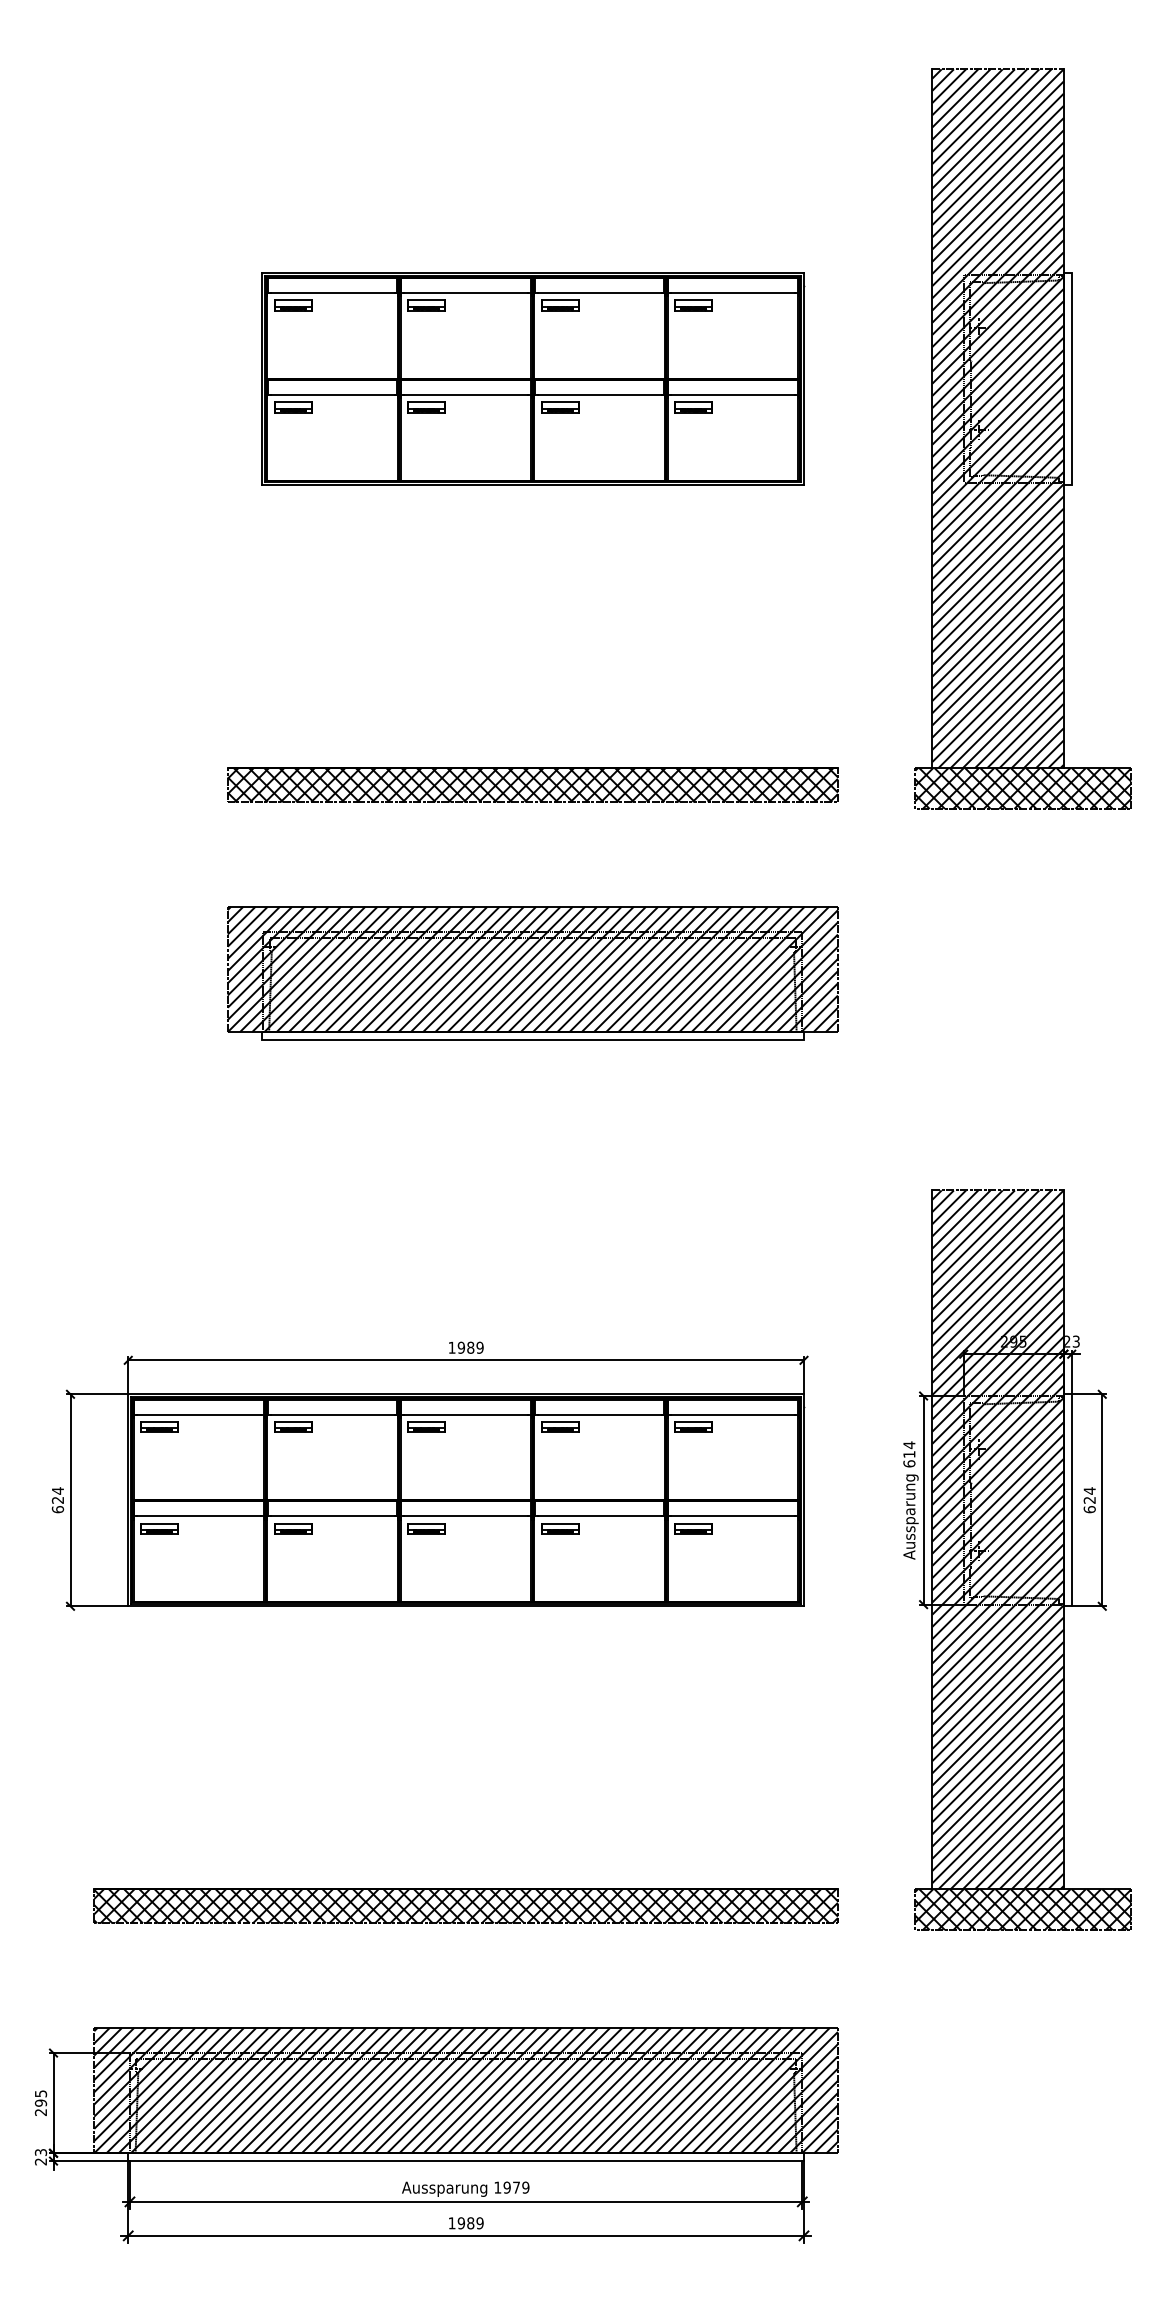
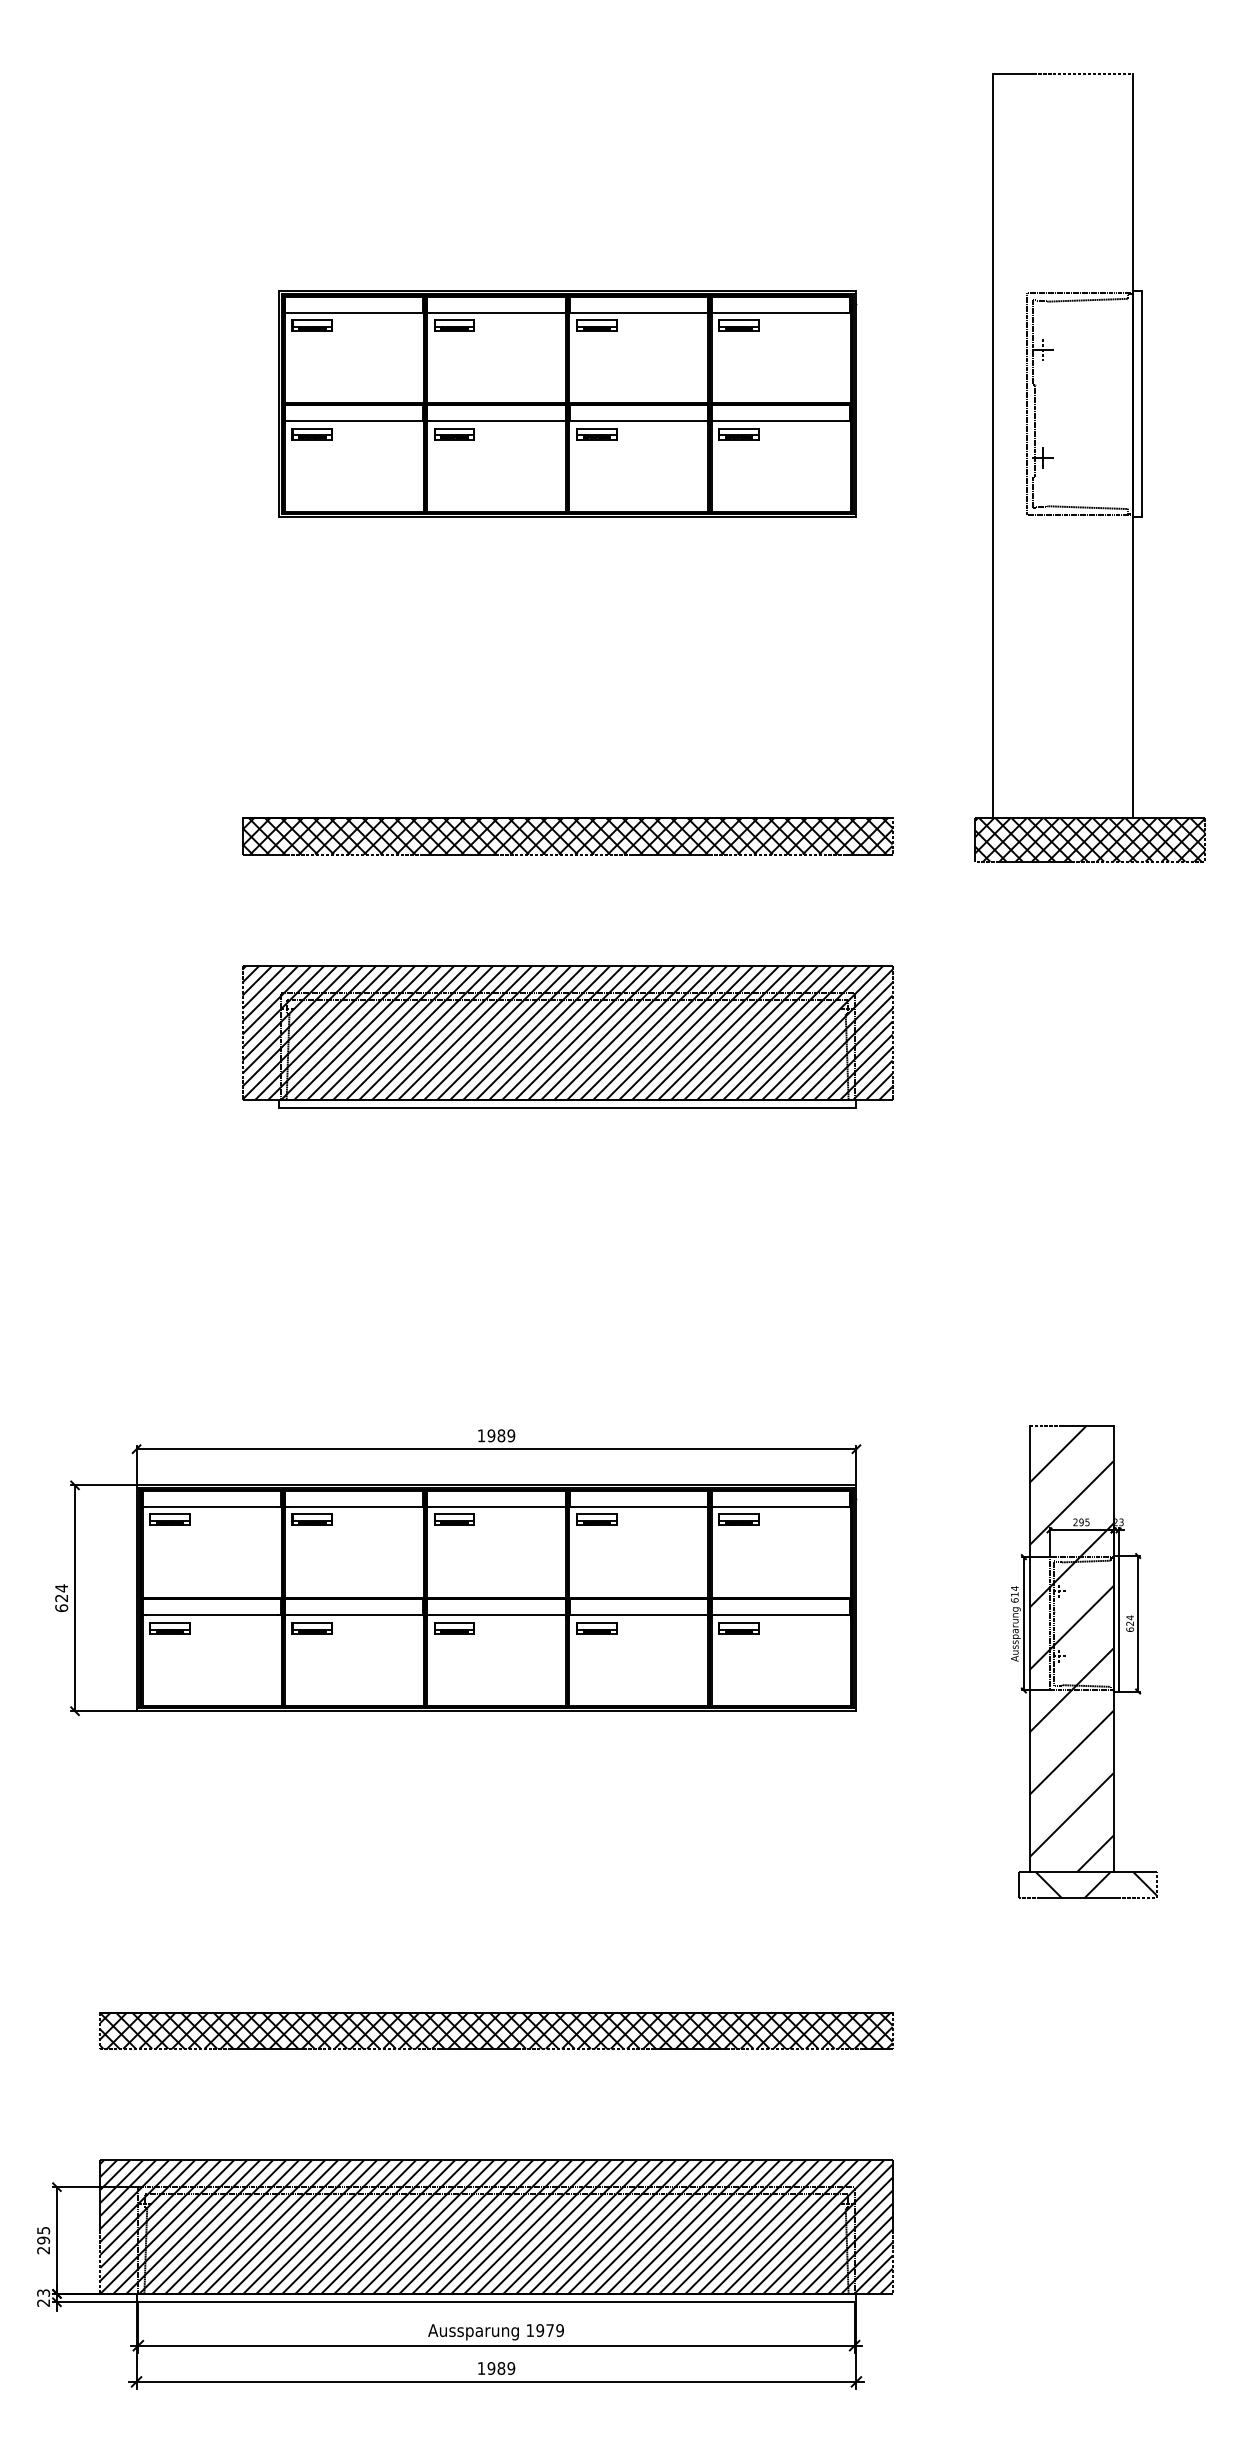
hatch: (998, 418) -> (1063, 445), removed
part: (1017, 1559) -> (1083, 1661), size x0.6

